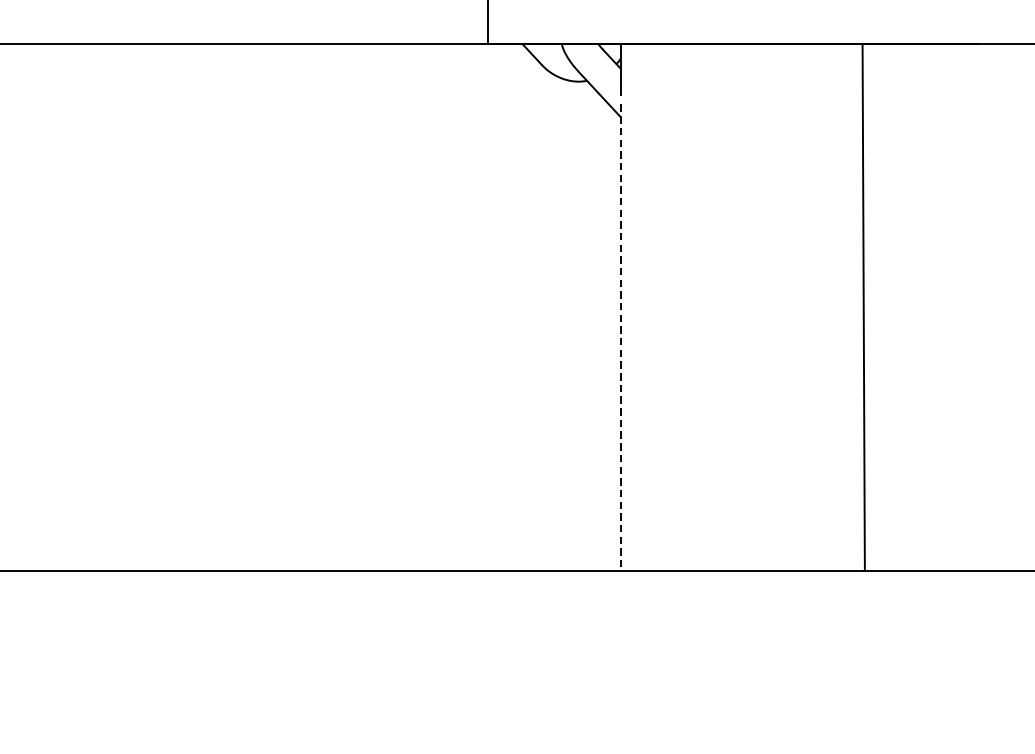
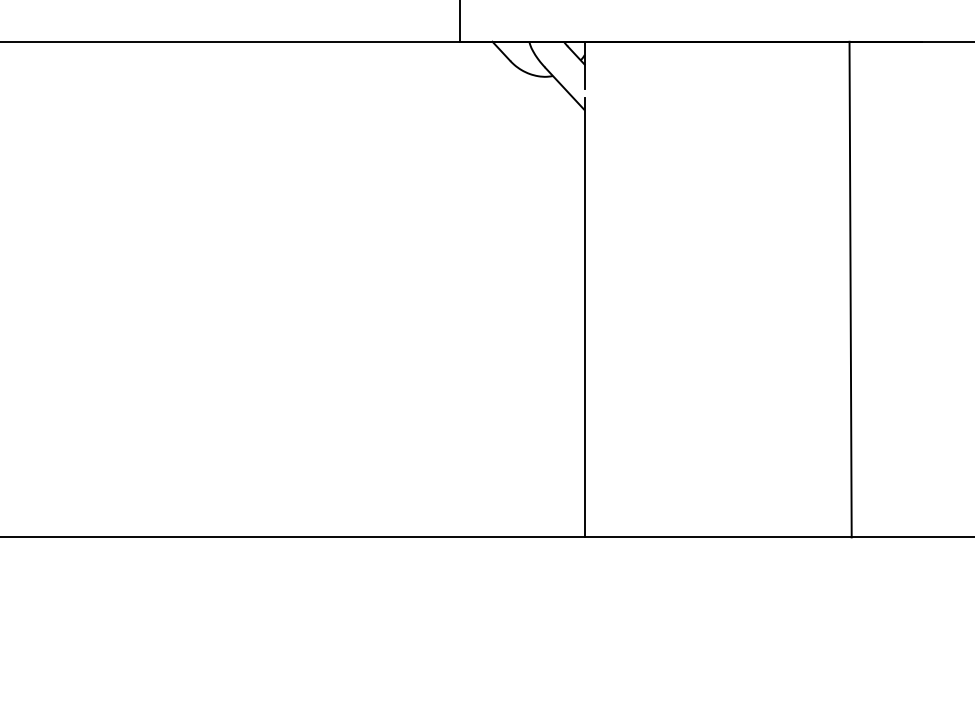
line: (863, 307) -> (850, 289), moved
line: (620, 337) -> (584, 317), dashed -> solid

